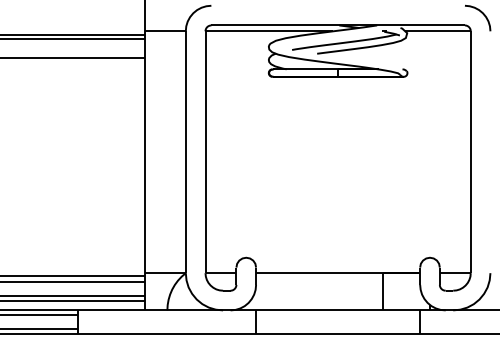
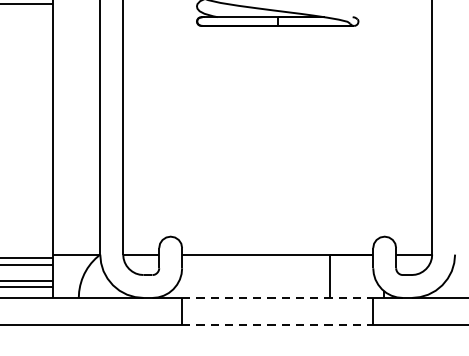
line: (338, 310) -> (278, 298), solid -> dashed
line: (338, 333) -> (278, 324), solid -> dashed

